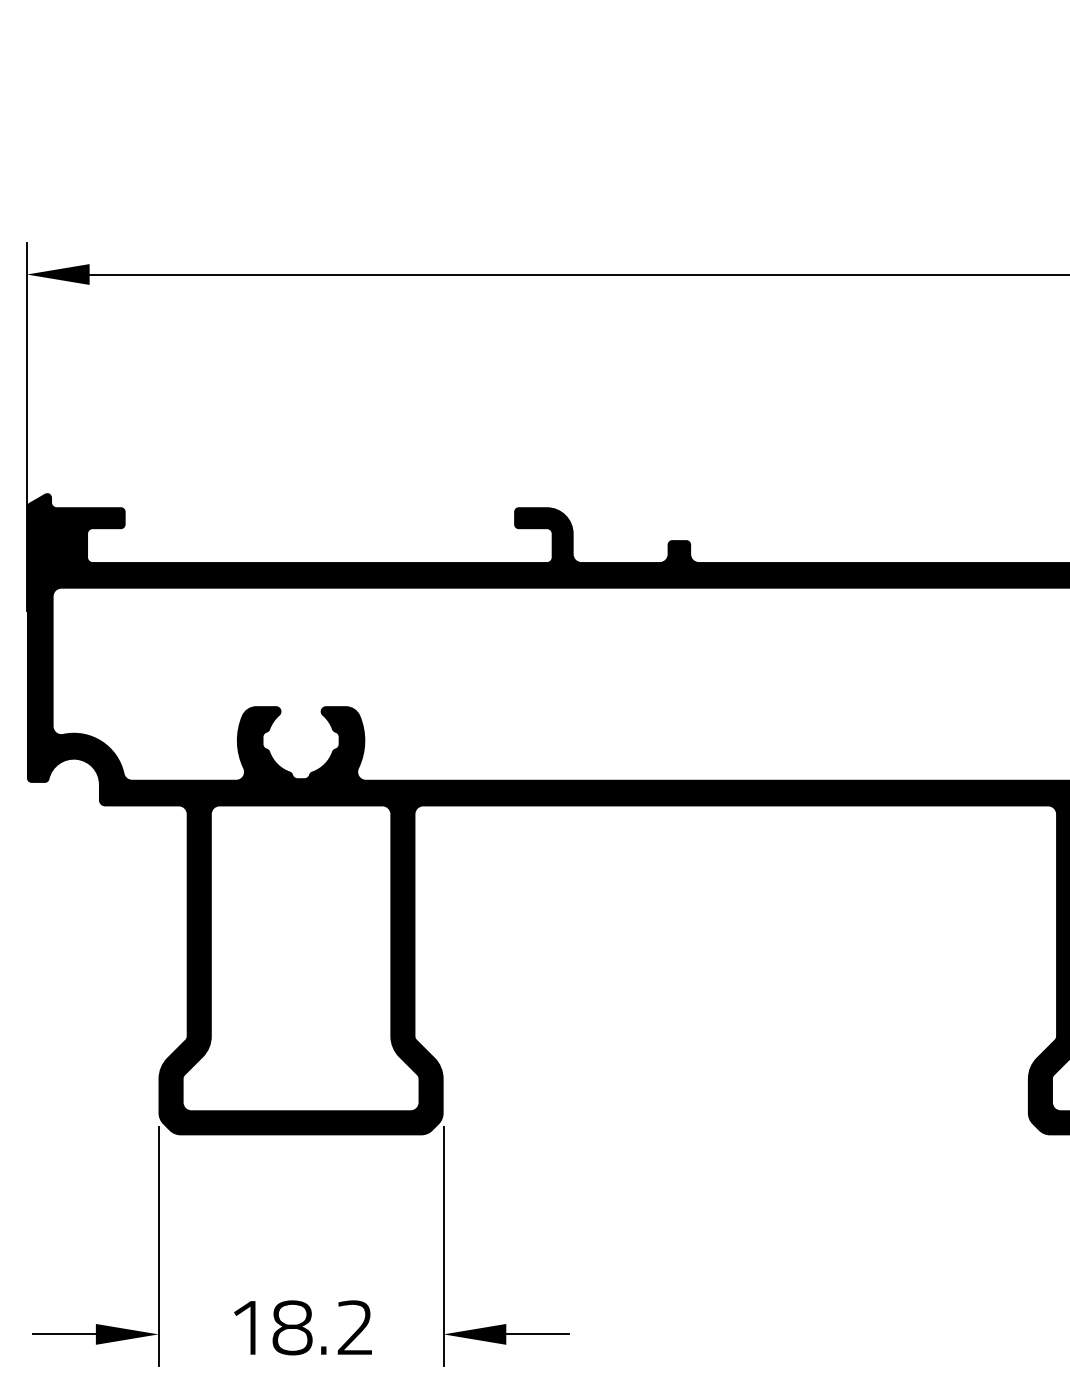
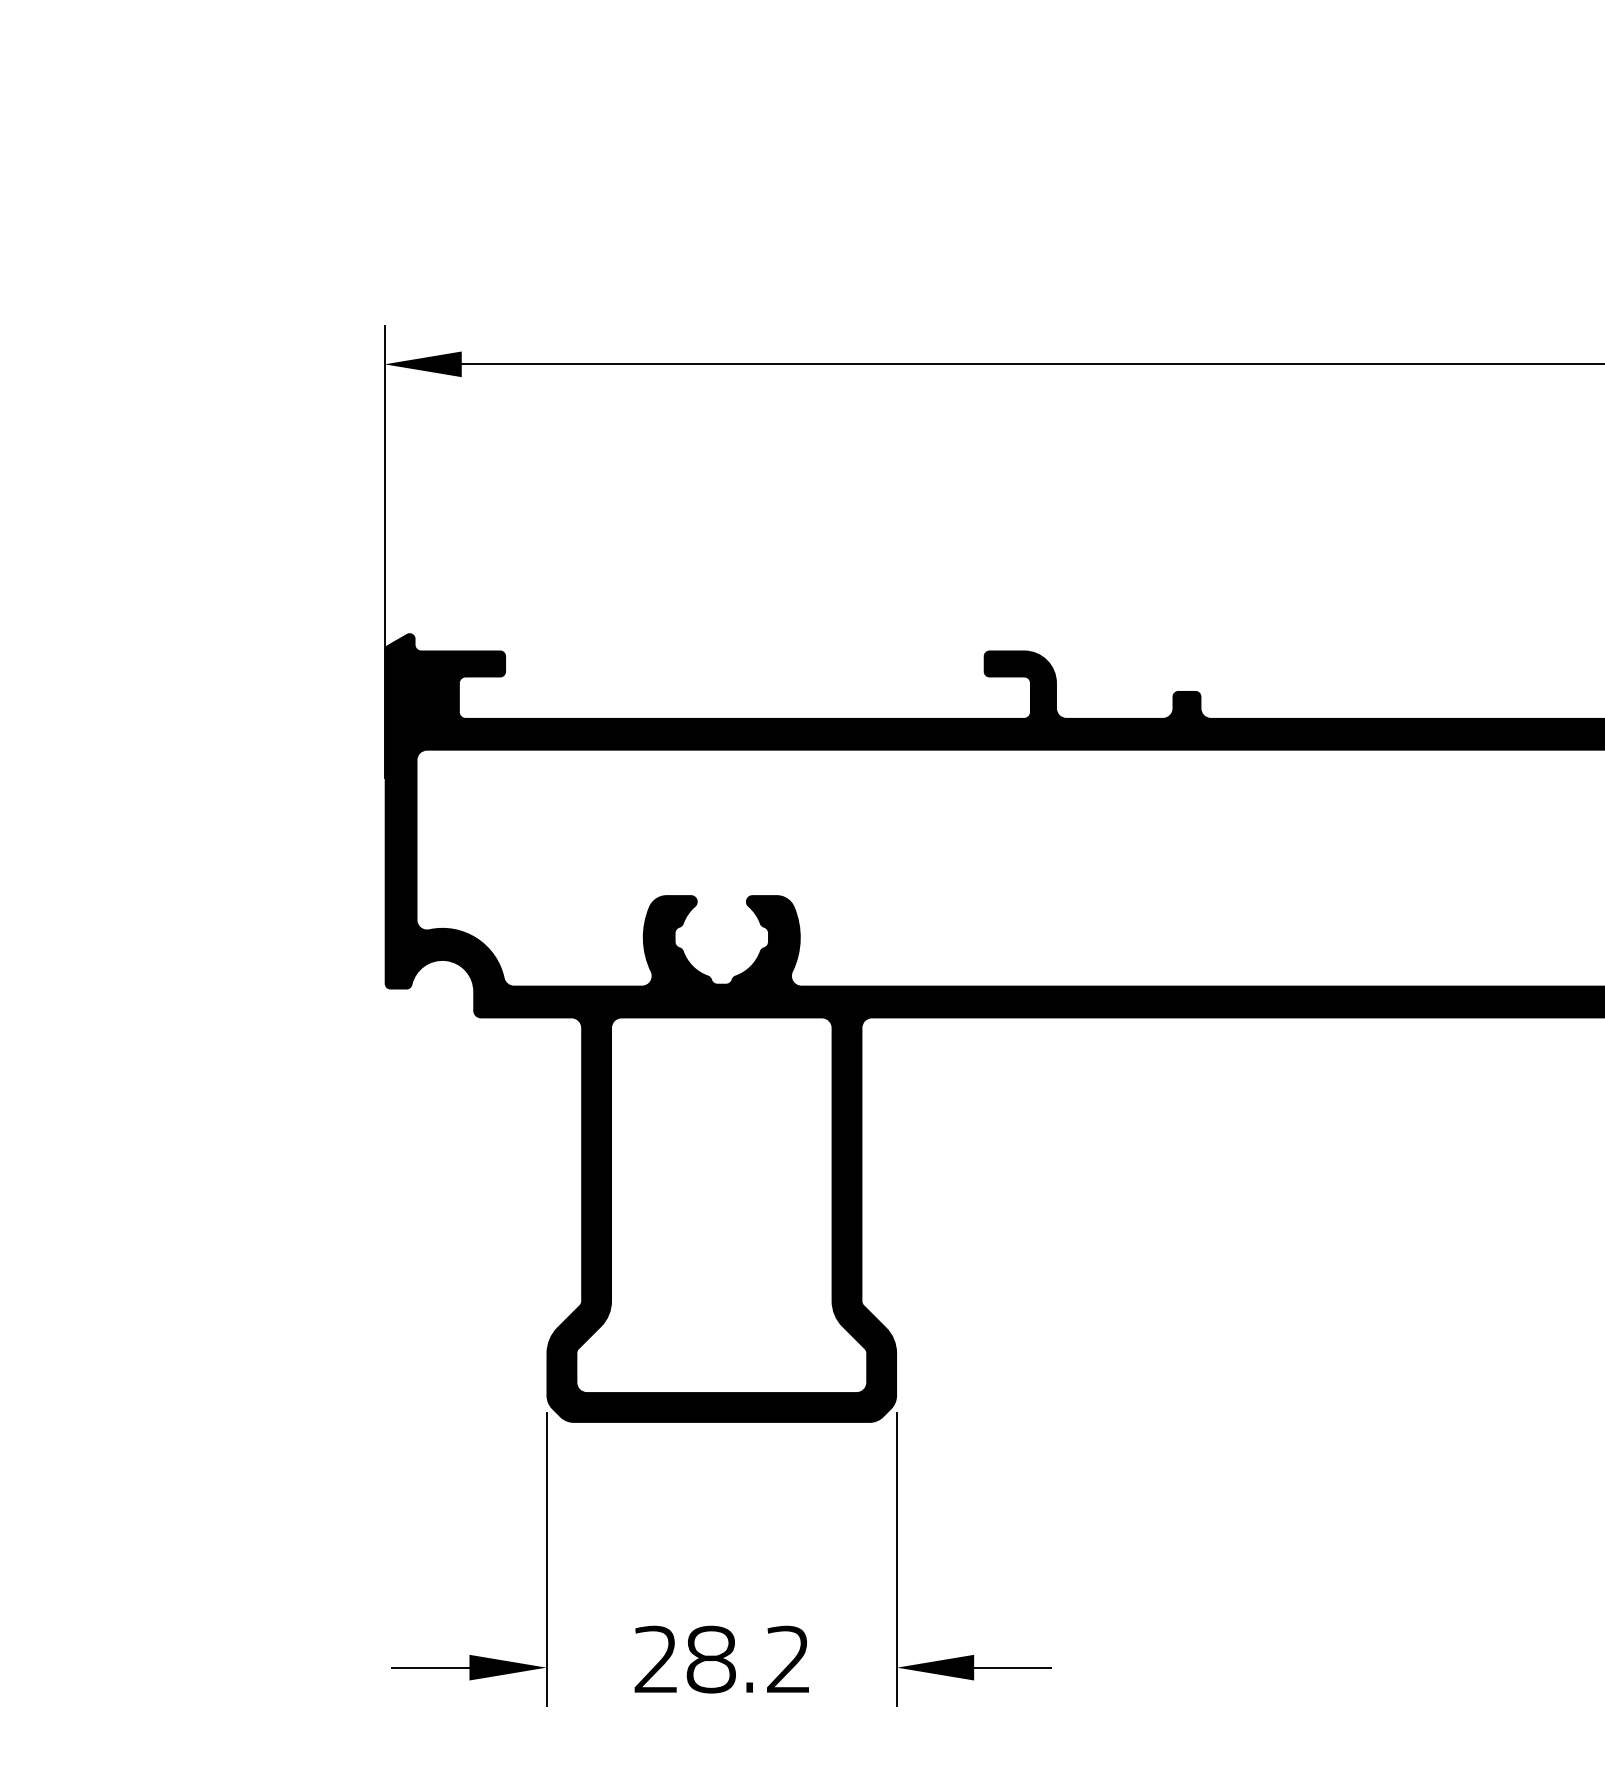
text: (247, 1326) -> (655, 1658), 18.2 -> 28.2

